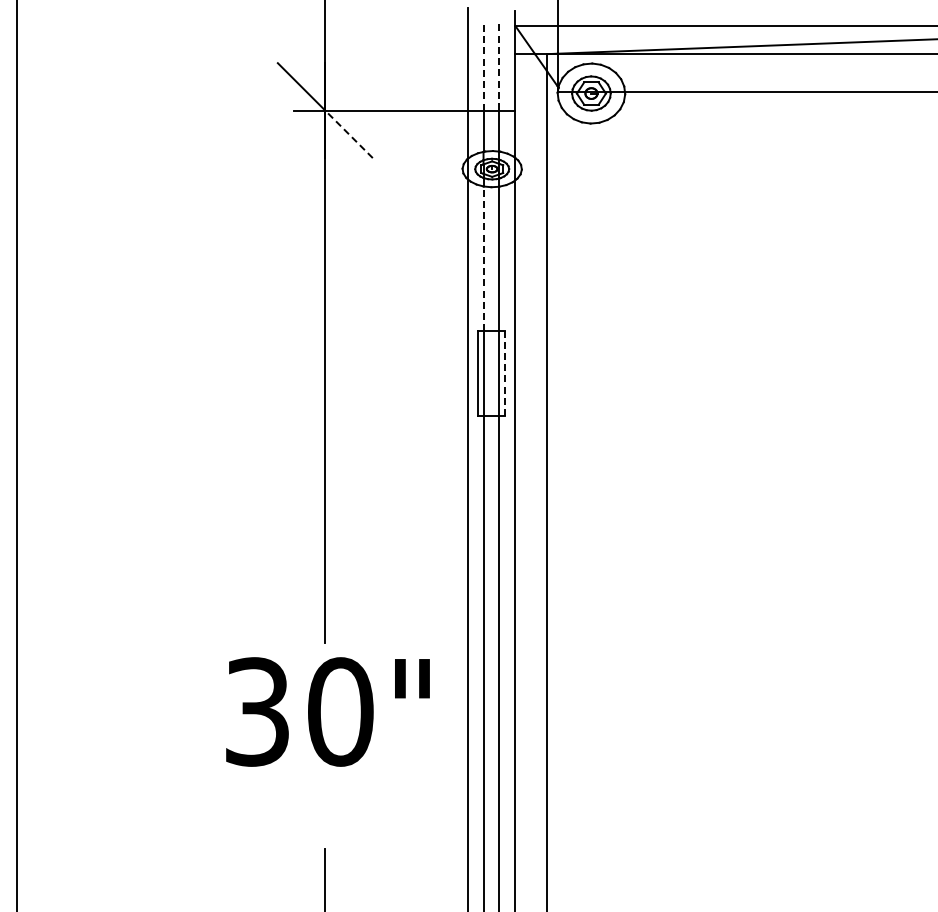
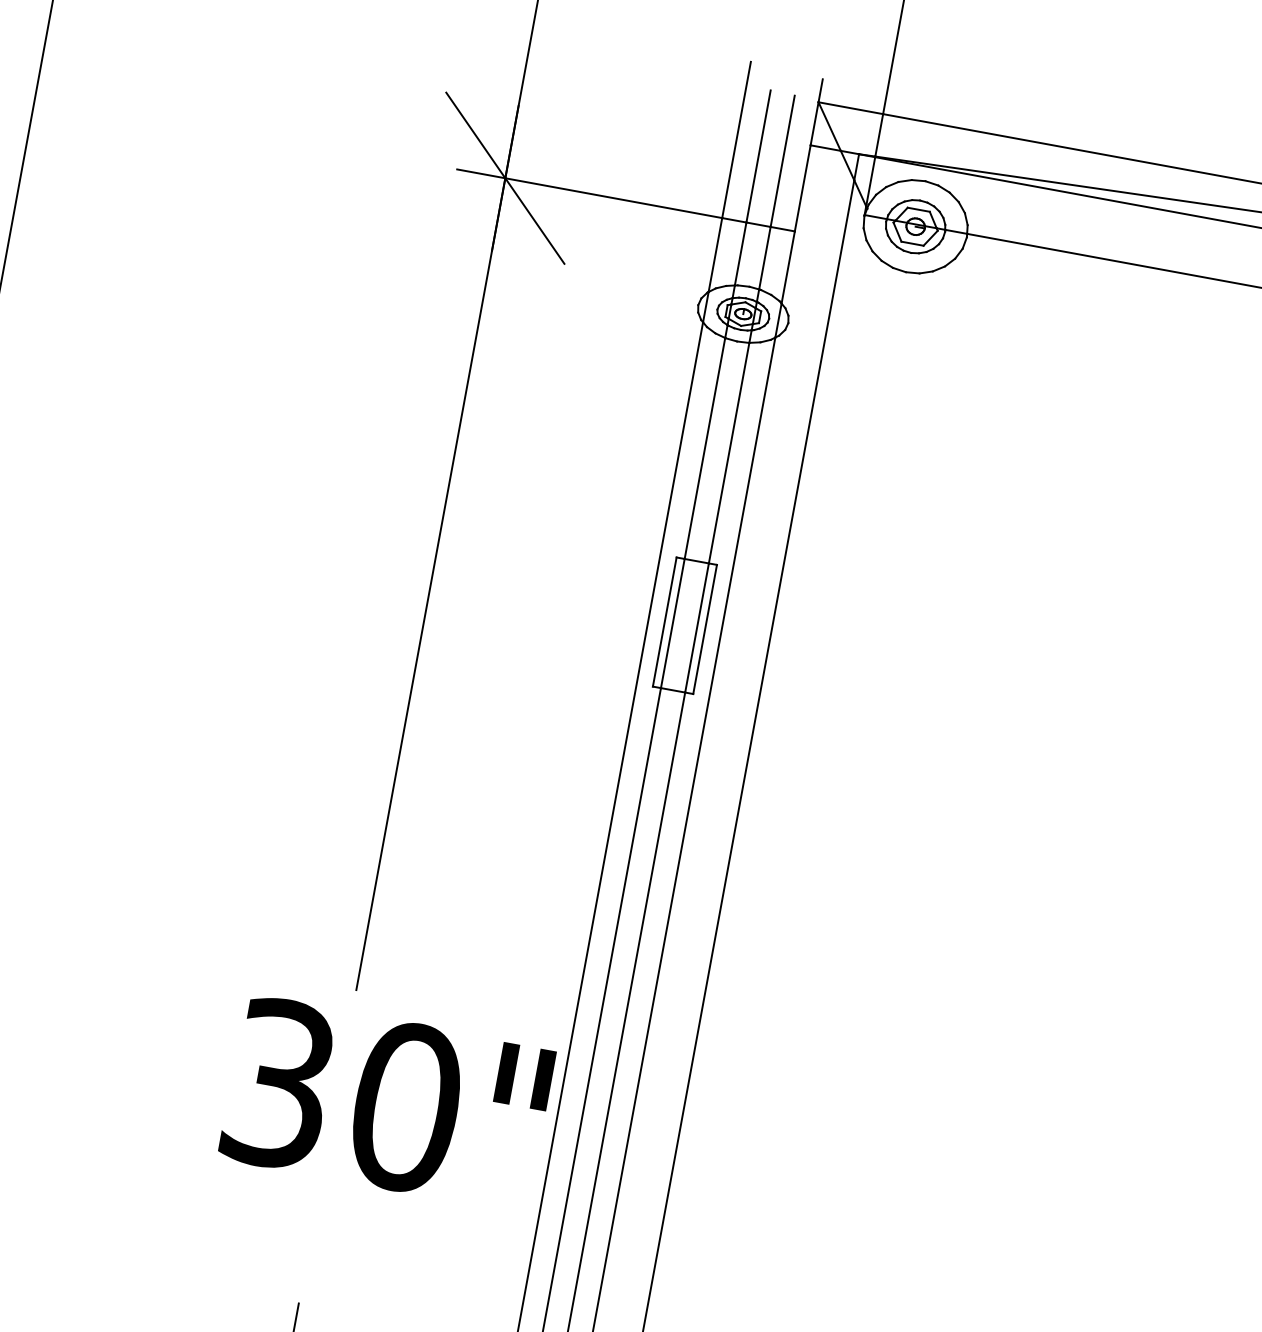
line: (483, 66) -> (758, 155), dashed -> solid
line: (499, 68) -> (782, 162), dashed -> solid
line: (349, 134) -> (535, 221), dashed -> solid
line: (483, 258) -> (705, 447), dashed -> solid
line: (504, 373) -> (704, 628), dashed -> solid
text: (327, 711) -> (386, 1102), moved

